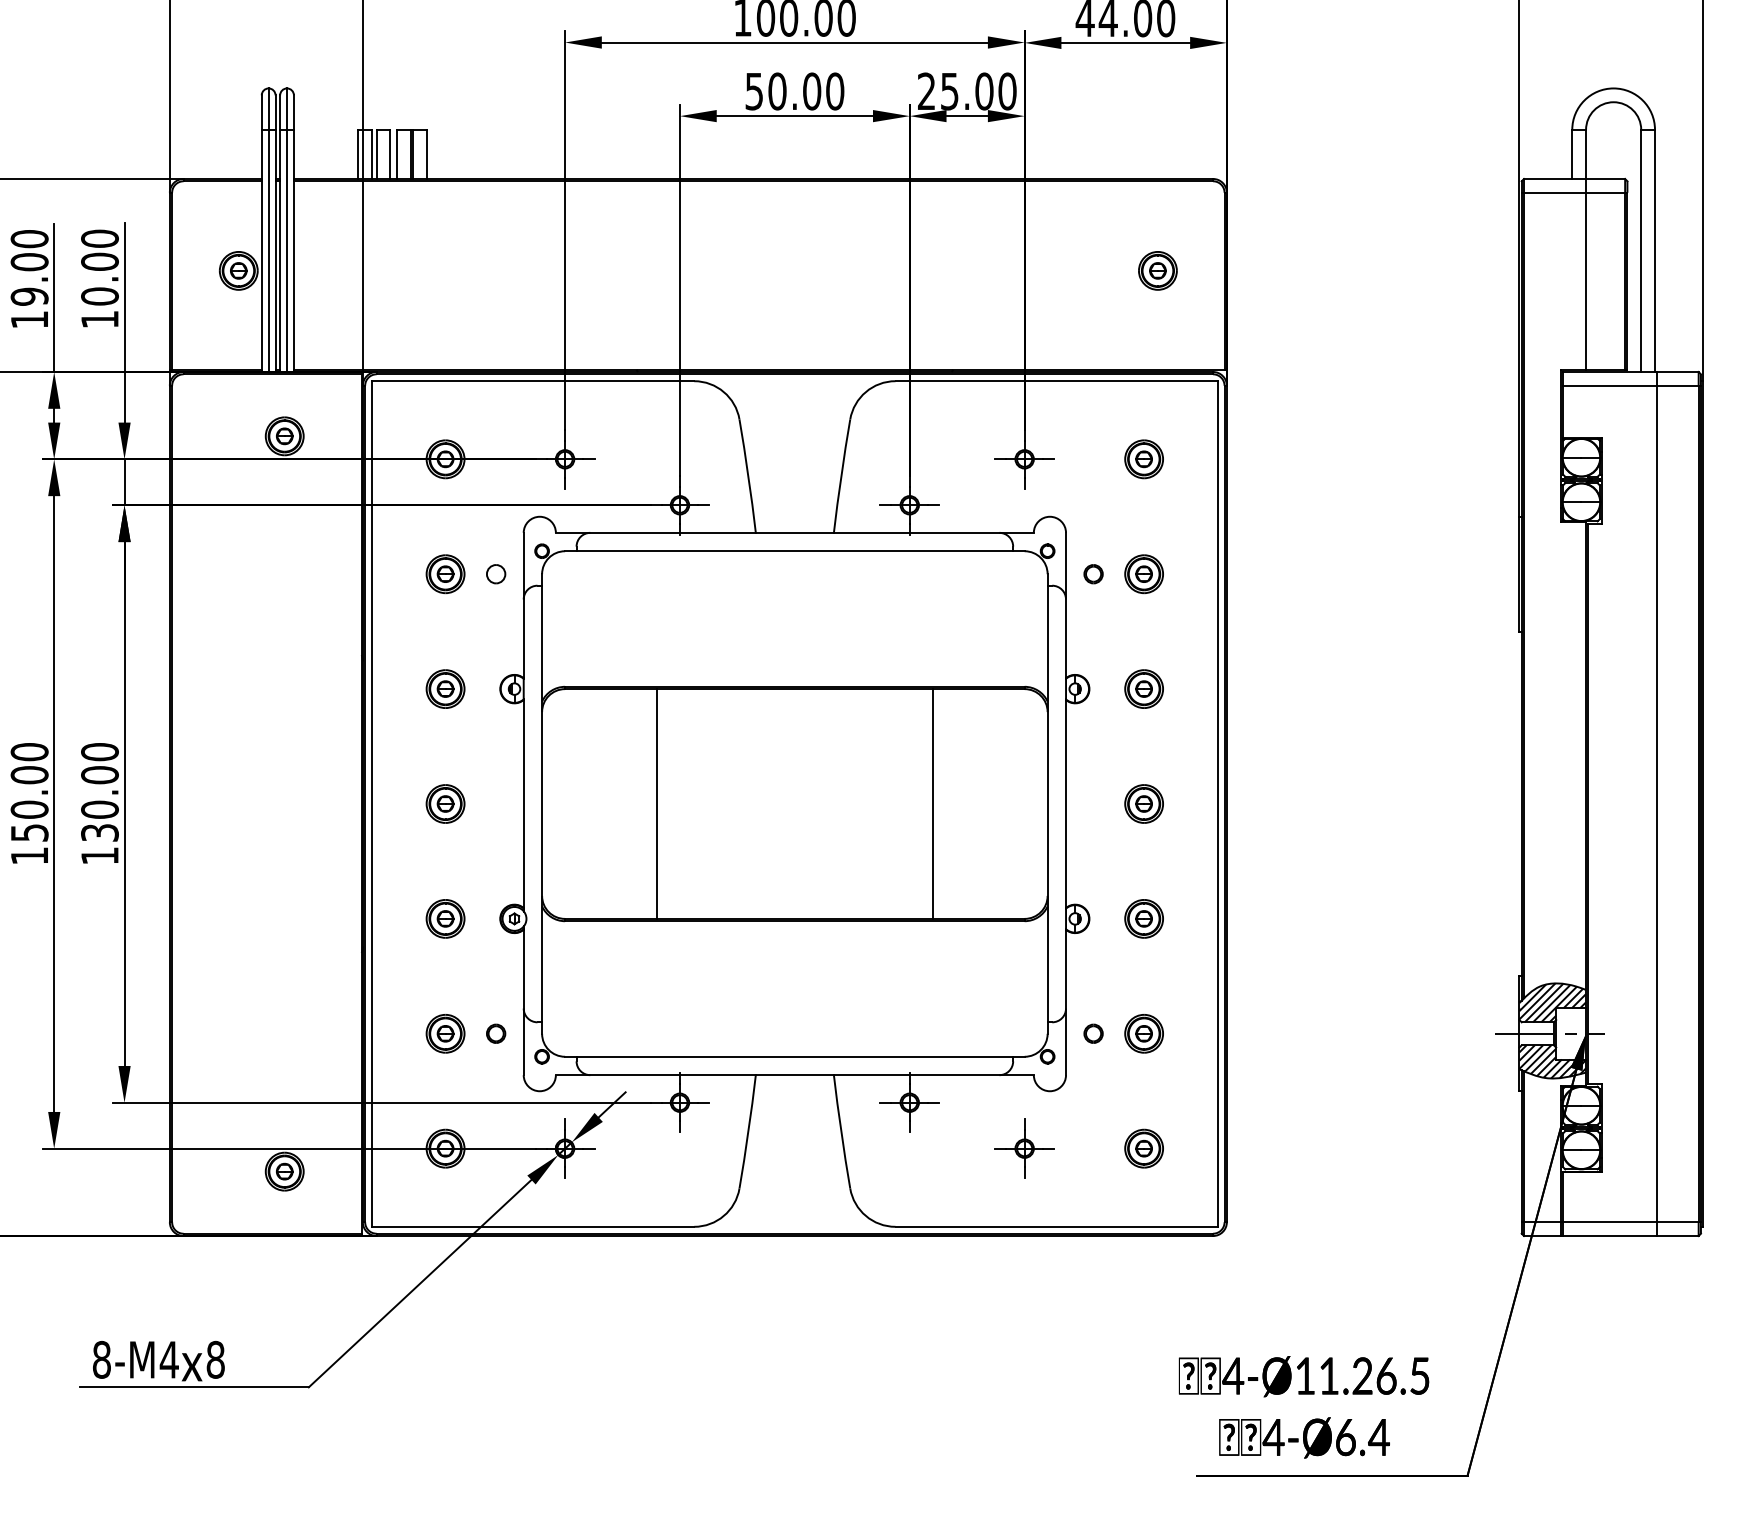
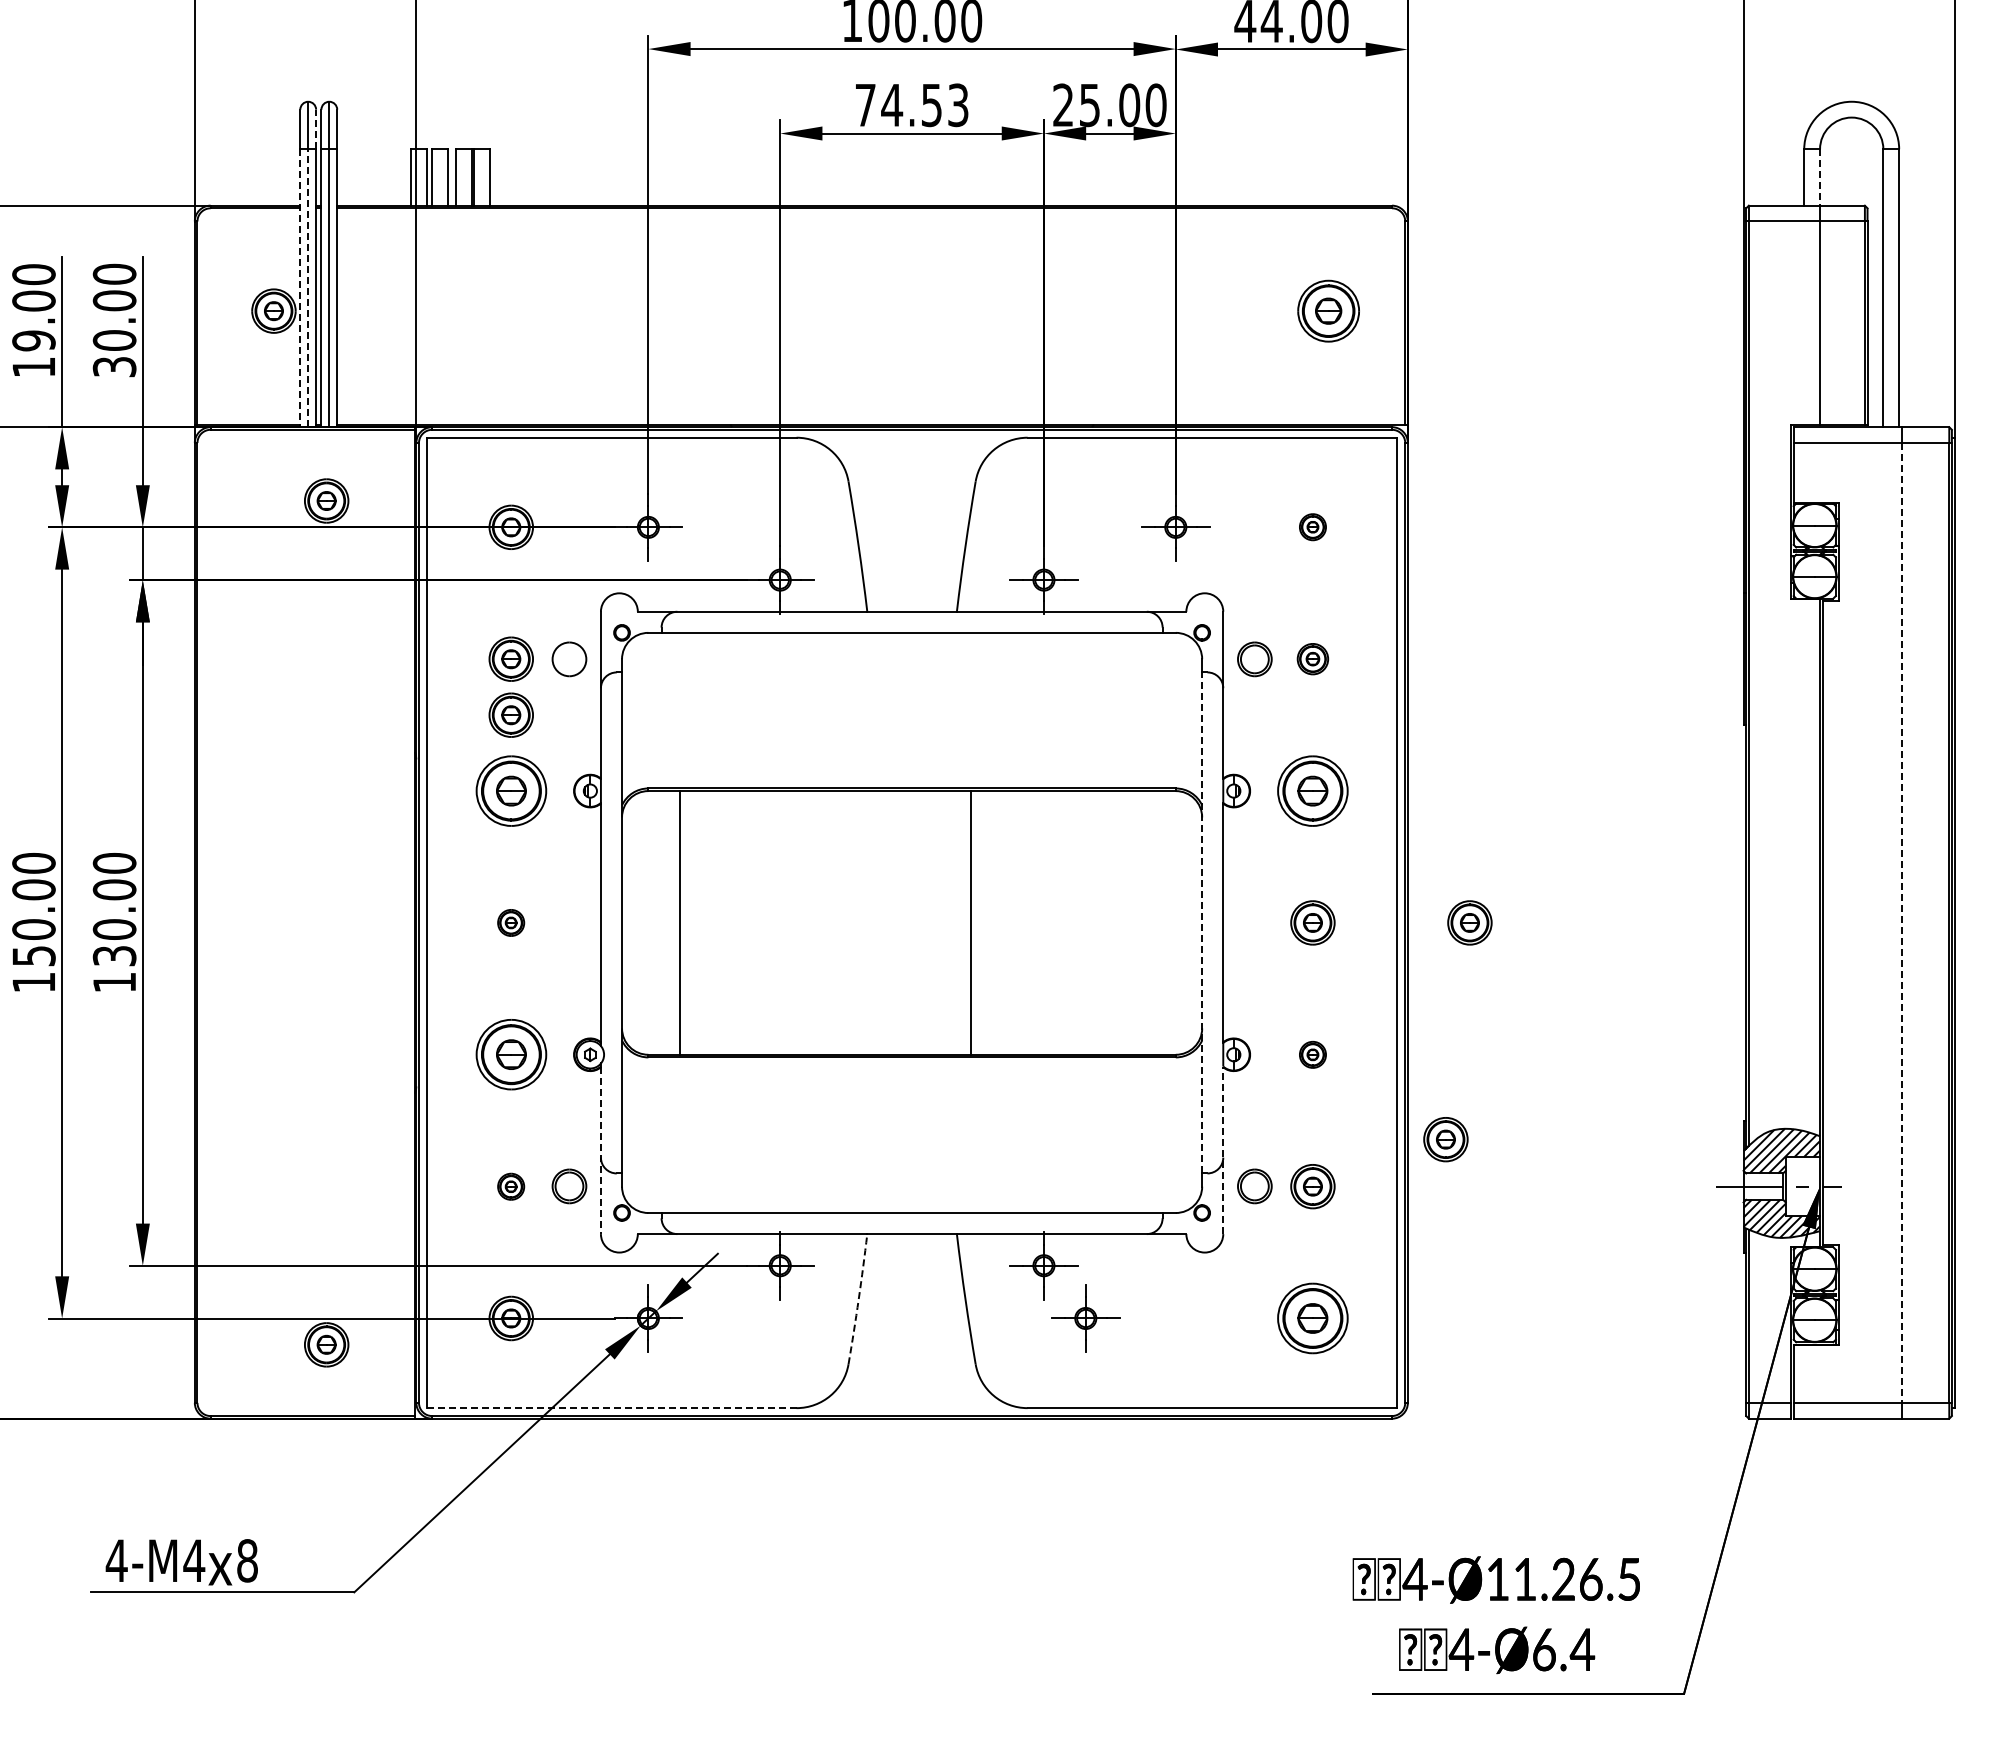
text: (794, 91) -> (911, 105), 50.00 -> 74.53
line: (275, 112) -> (316, 129), solid -> dashed
line: (1586, 154) -> (1820, 177), solid -> dashed
line: (261, 251) -> (300, 288), solid -> dashed
line: (268, 251) -> (308, 288), solid -> dashed
part: (1157, 270) -> (1328, 310), size x1.4
text: (99, 320) -> (114, 367), 10.00 -> 30.00
part: (1143, 458) -> (1312, 526), size x0.6
part: (495, 573) -> (568, 658), size x1.6
part: (1093, 573) -> (1254, 658), size x1.6
part: (1143, 573) -> (1312, 658), size x0.7
part: (444, 622) -> (510, 714), added
part: (444, 688) -> (510, 790), size x1.6
part: (1143, 688) -> (1312, 790), size x1.6
part: (444, 803) -> (510, 922), size x0.6
line: (656, 803) -> (679, 922), moved
line: (932, 803) -> (971, 922), moved
line: (1047, 803) -> (1202, 922), solid -> dashed
part: (1280, 803) -> (1469, 922), added
line: (1657, 803) -> (1901, 922), solid -> dashed
part: (444, 918) -> (510, 1054), size x1.6
part: (1143, 918) -> (1312, 1054), size x0.6
part: (1259, 992) -> (1445, 1139), added
line: (1066, 1002) -> (1223, 1150), solid -> dashed
line: (523, 1003) -> (600, 1151), solid -> dashed
part: (444, 1033) -> (510, 1186), size x0.6
part: (495, 1033) -> (568, 1186), size x1.6
part: (1093, 1033) -> (1254, 1186), size x1.6
arc: (748, 1132) -> (858, 1299), solid -> dashed
part: (1024, 1148) -> (1085, 1318), moved
part: (1143, 1148) -> (1312, 1318), size x1.6
line: (532, 1227) -> (611, 1408), solid -> dashed
text: (101, 1359) -> (116, 1560), 8-M4 -> 4-M4

